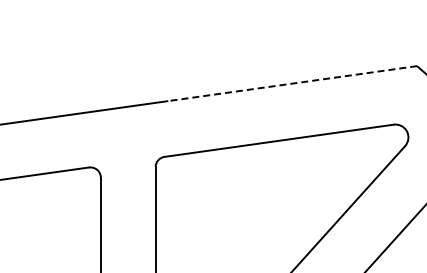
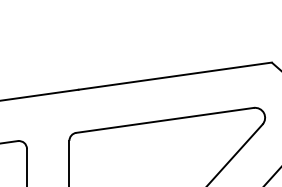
line: (291, 83) -> (174, 76), dashed -> solid

